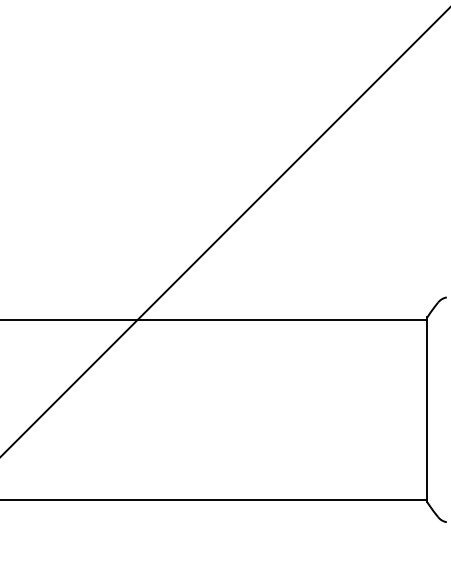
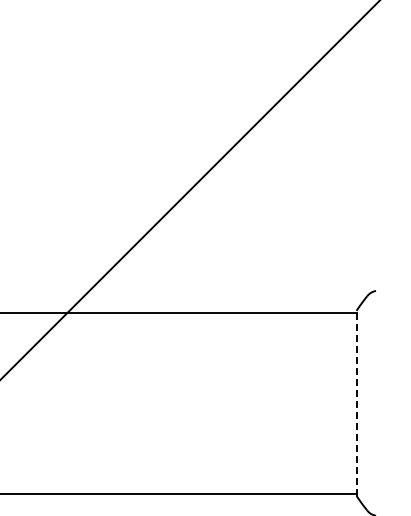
line: (427, 409) -> (356, 403), solid -> dashed

